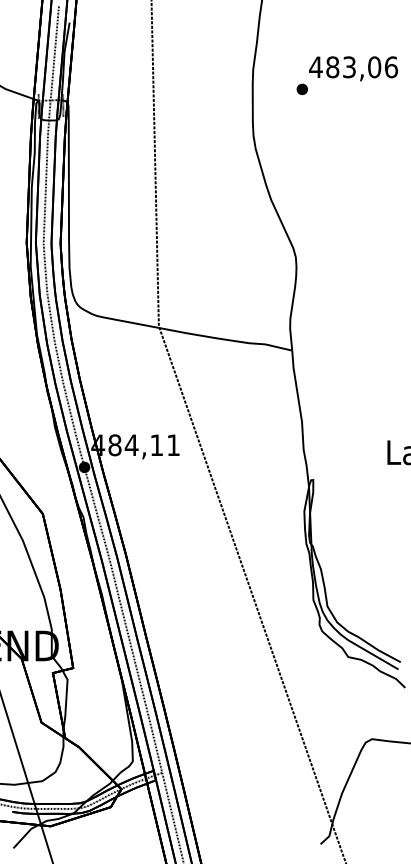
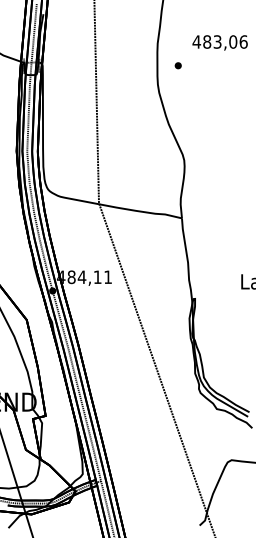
part: (301, 88) -> (177, 65), moved

